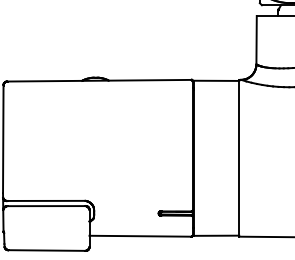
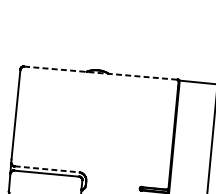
line: (99, 80) -> (100, 72), solid -> dashed
line: (46, 200) -> (47, 168), solid -> dashed

